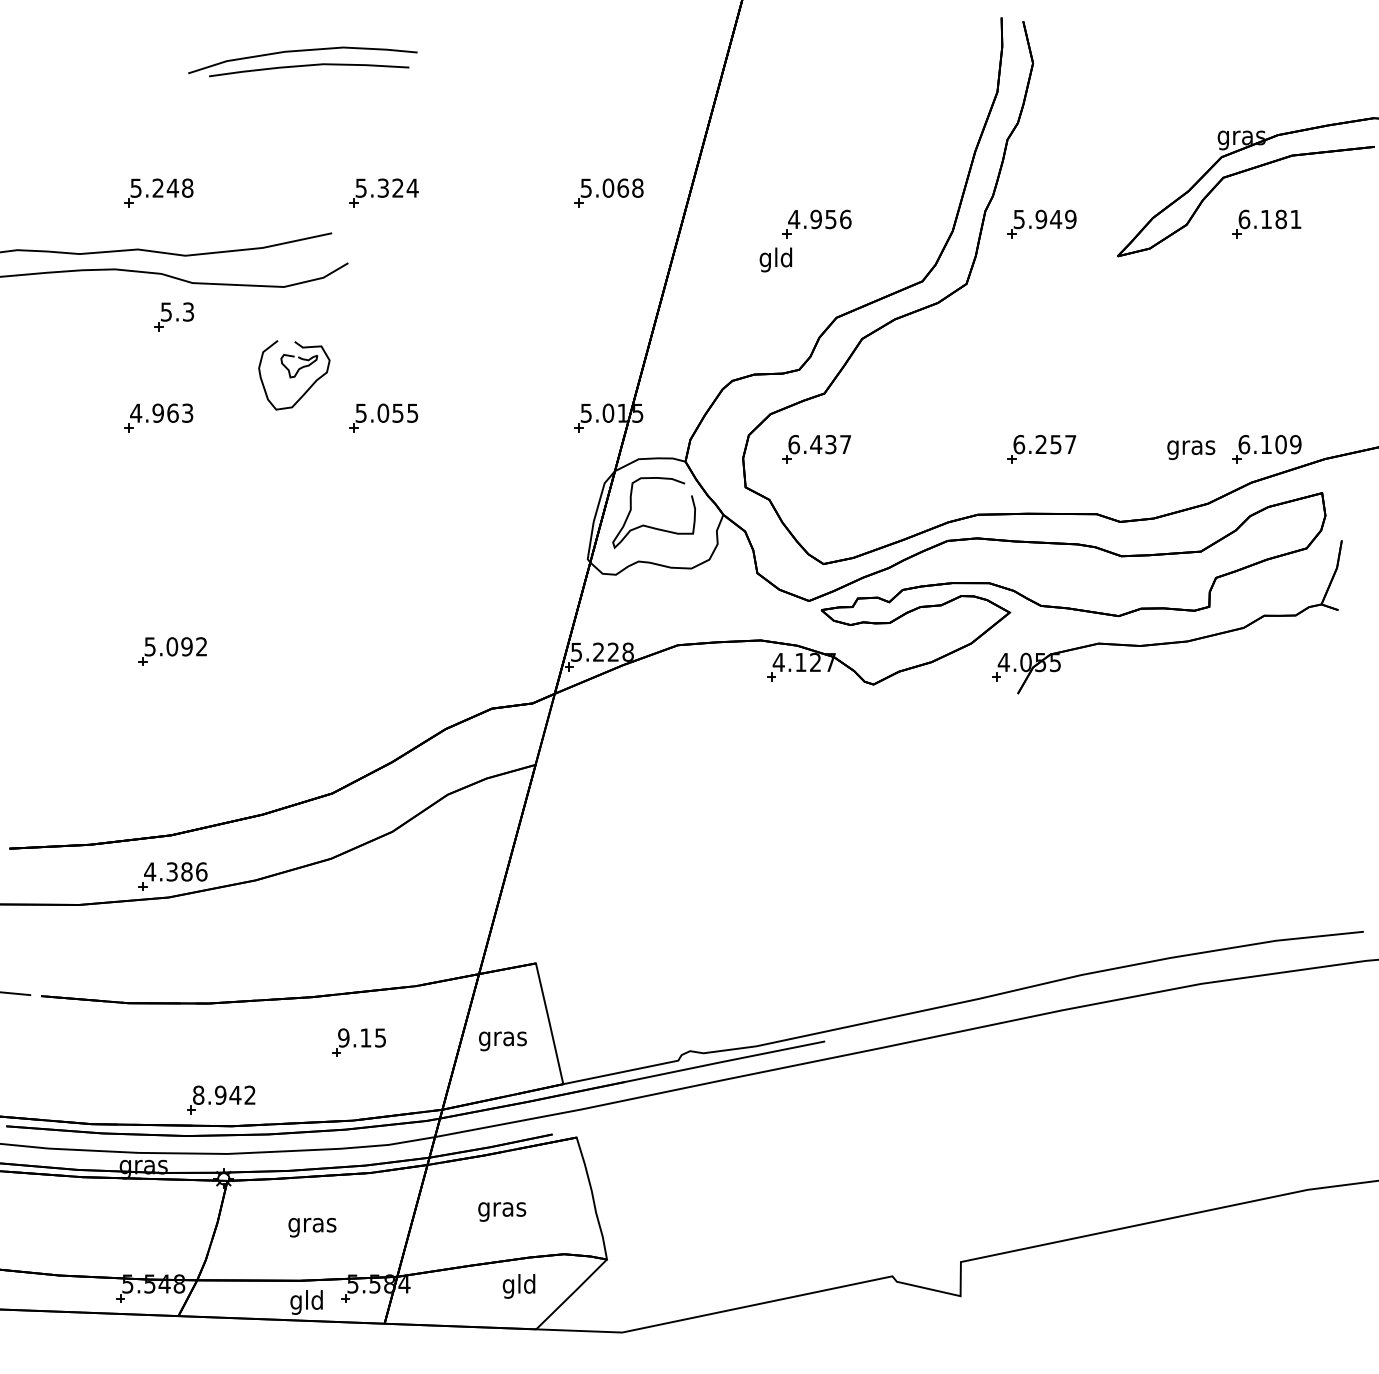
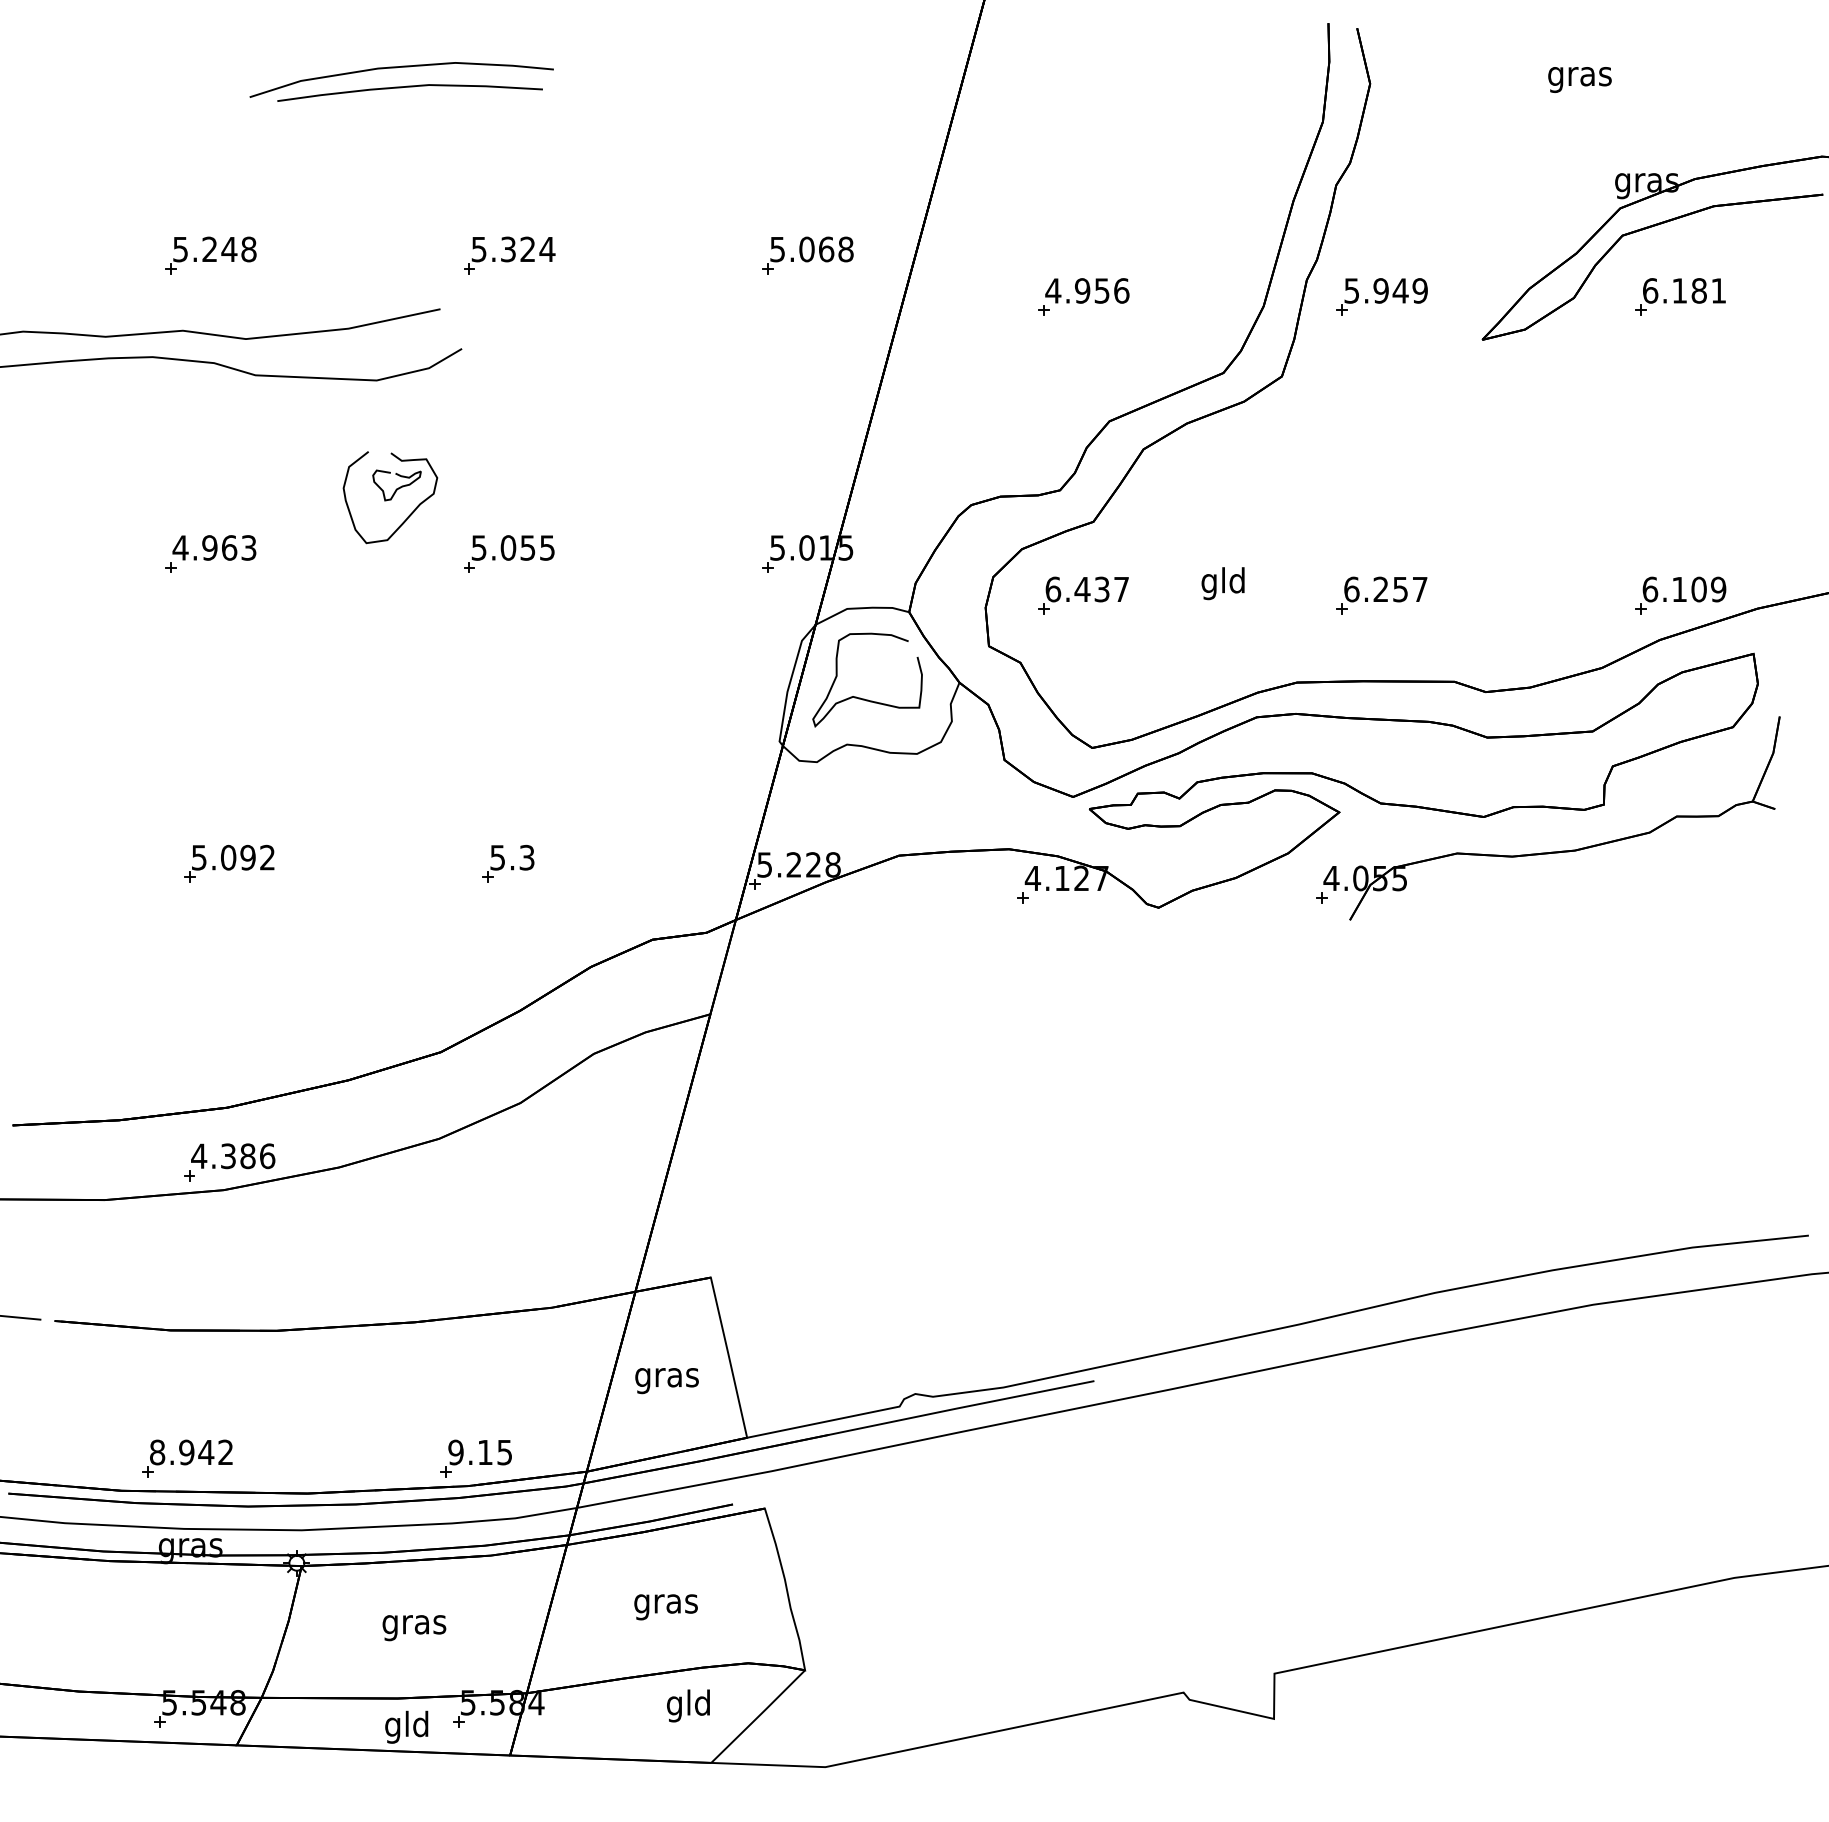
text: (775, 259) -> (1222, 583), moved
part: (174, 316) -> (508, 863), moved
text: (1190, 449) -> (1579, 79), moved
part: (358, 1042) -> (475, 1458), moved
part: (221, 1099) -> (187, 1458), moved

